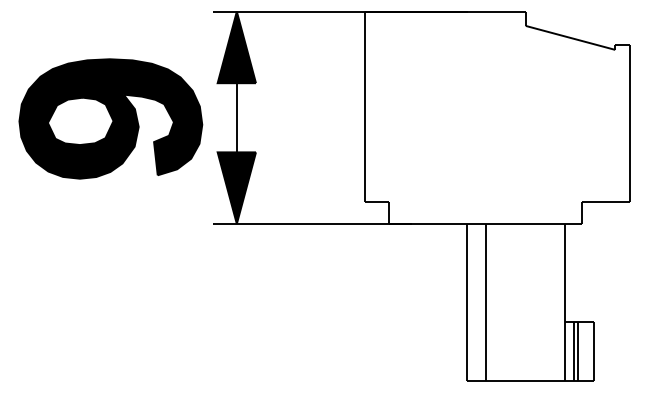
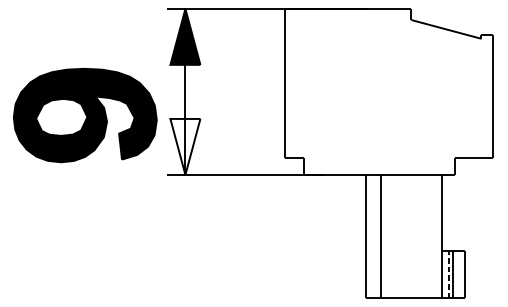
part: (110, 118) -> (85, 115), moved
fill: (236, 187) -> (185, 146), removed
line: (573, 351) -> (448, 274), solid -> dashed

